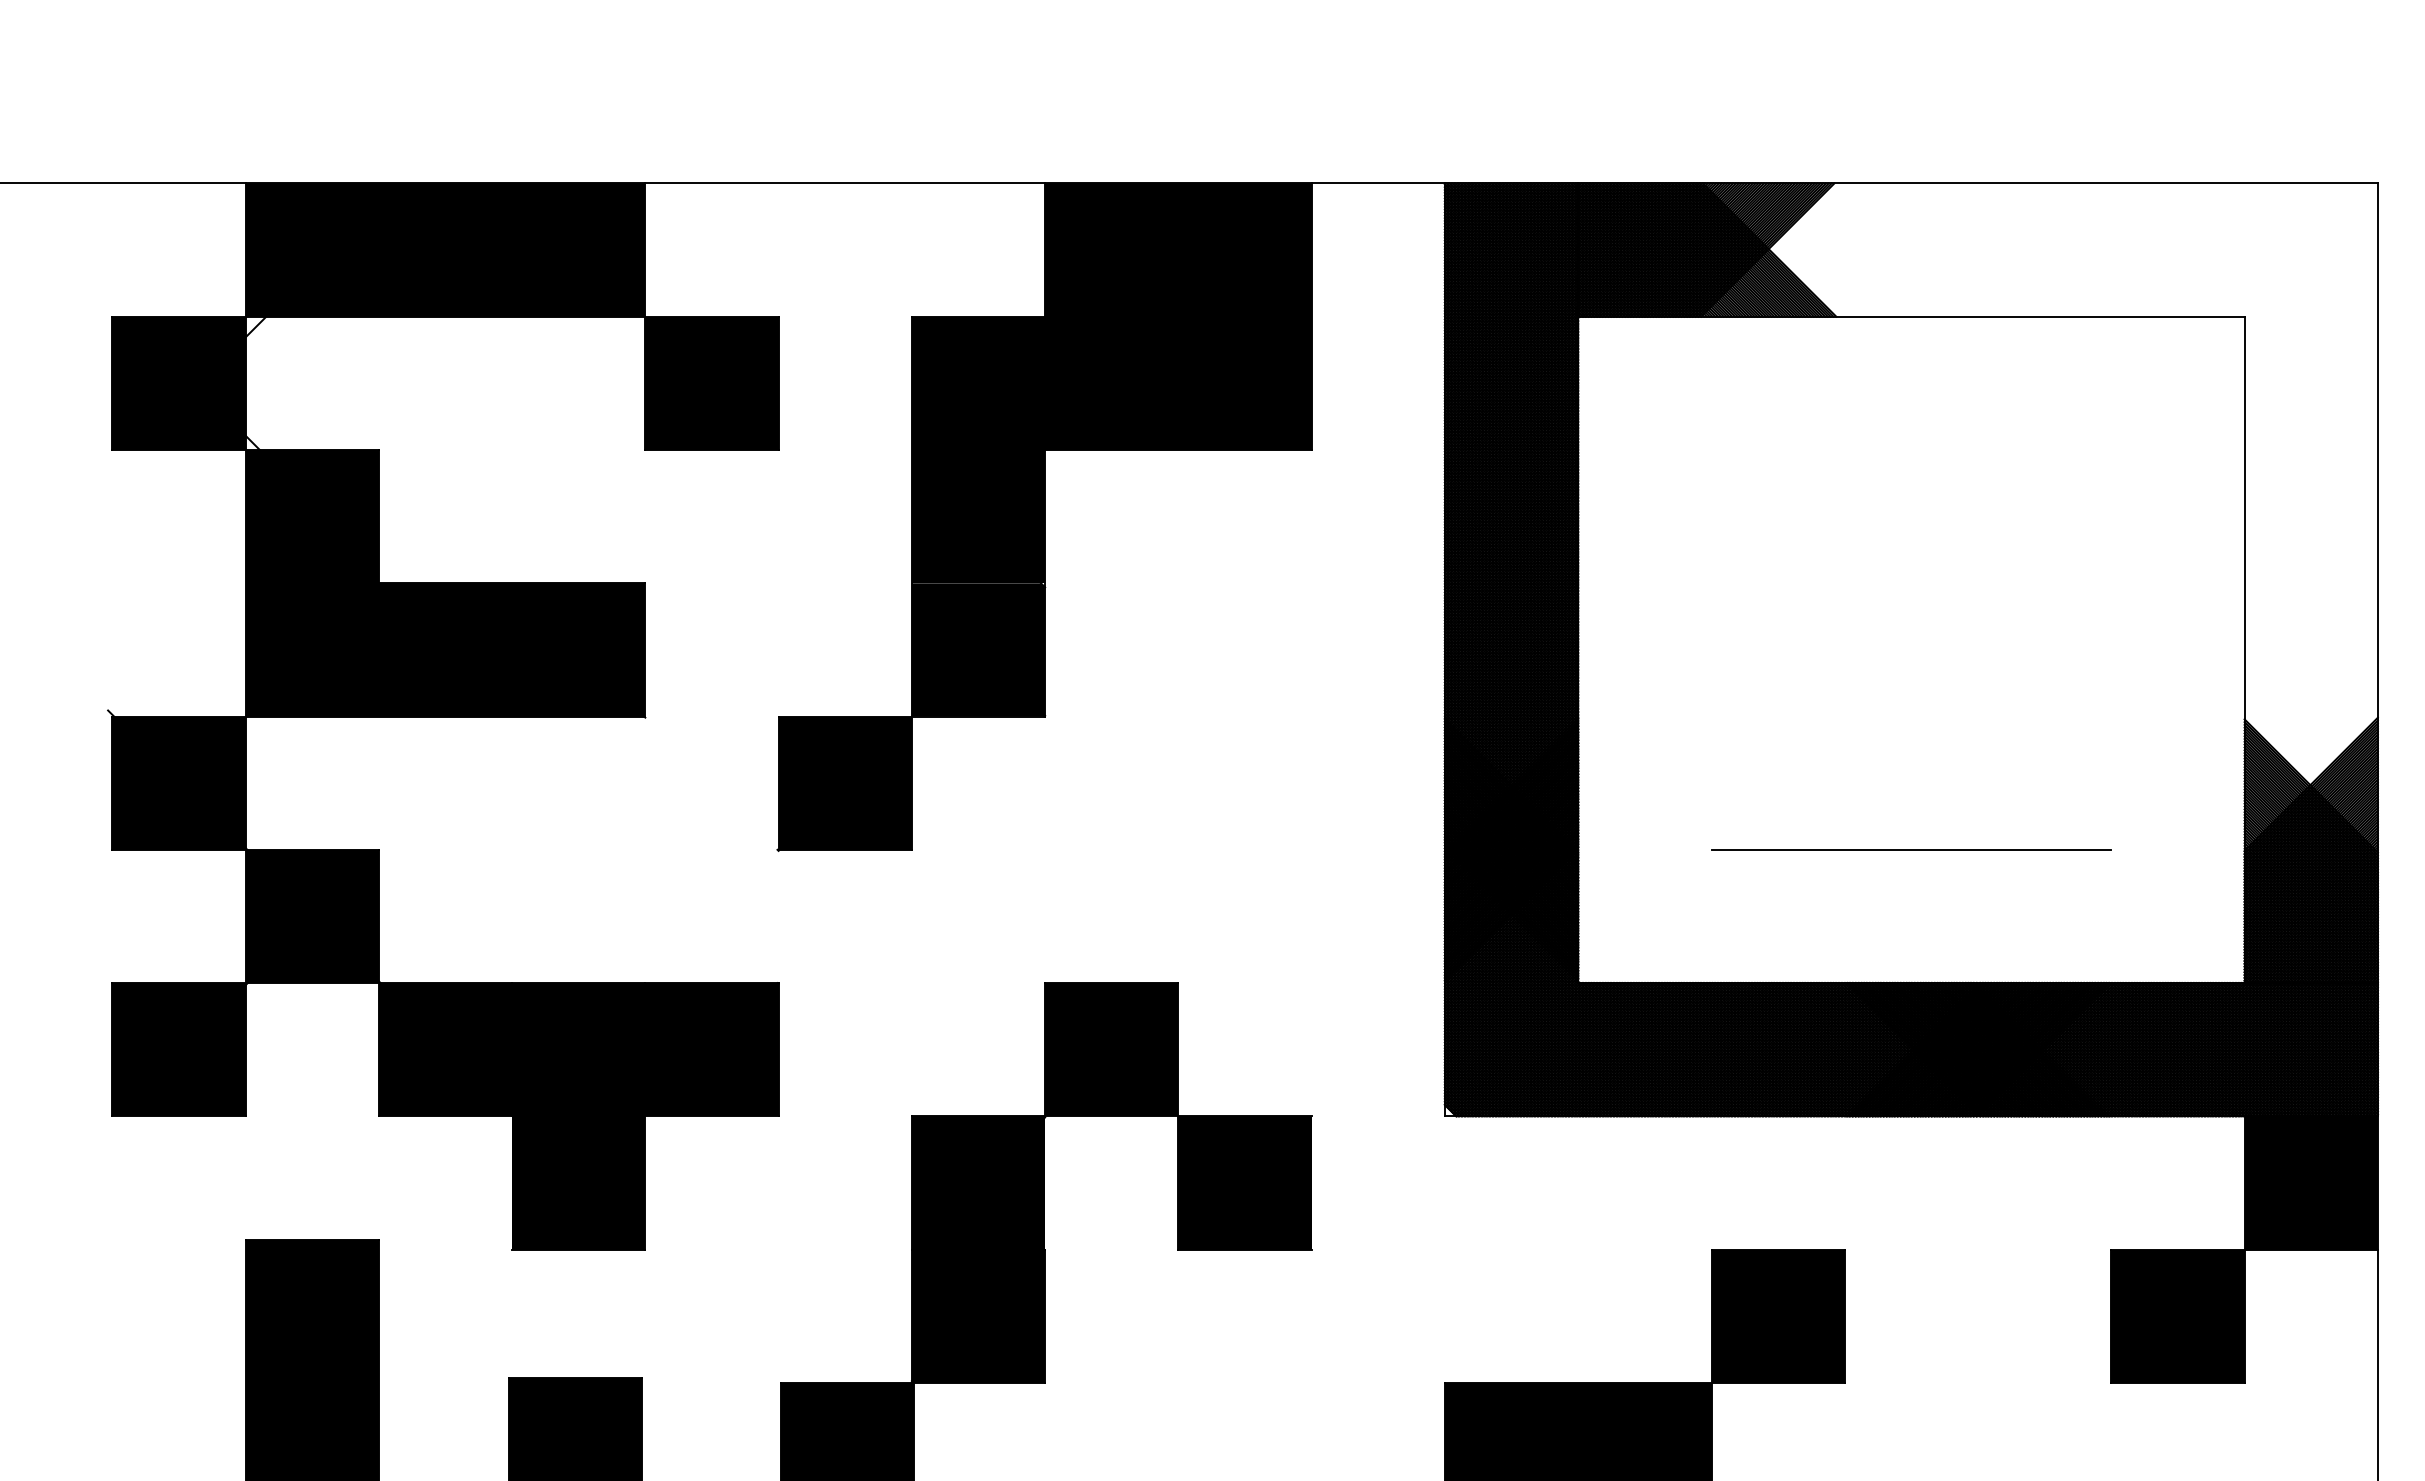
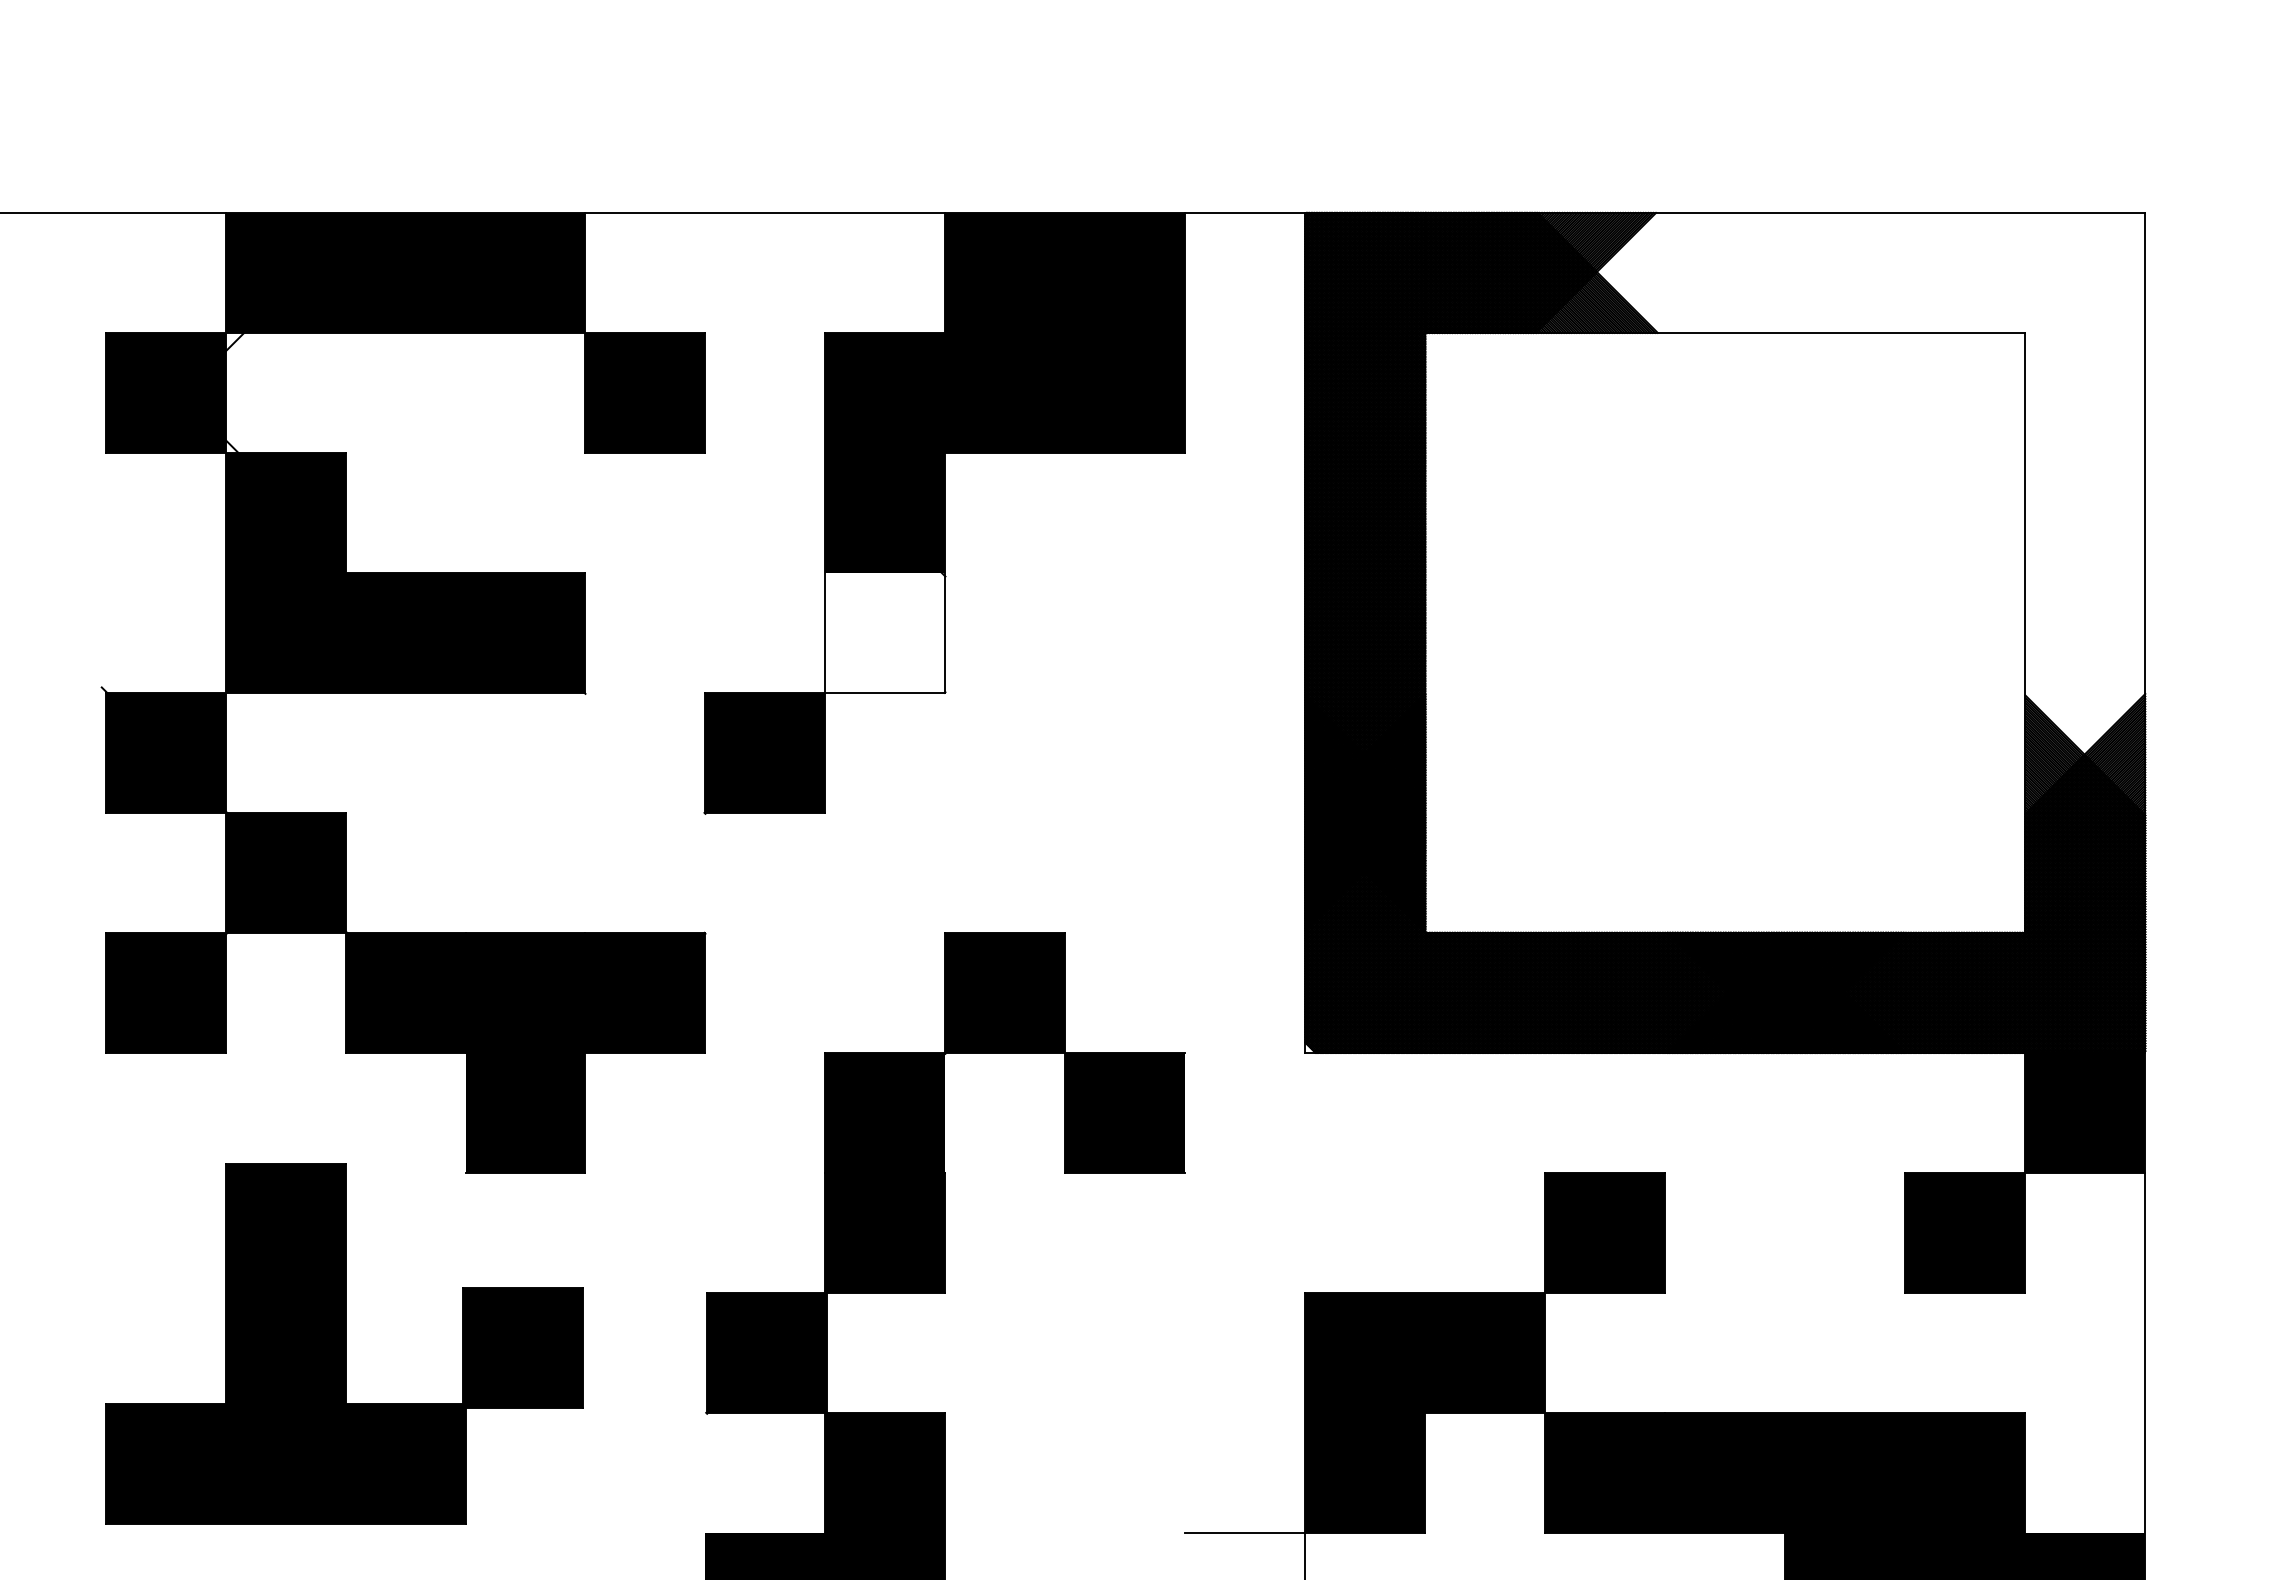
fill: (978, 649) -> (885, 632), removed
line: (1911, 849) -> (1725, 812), removed

